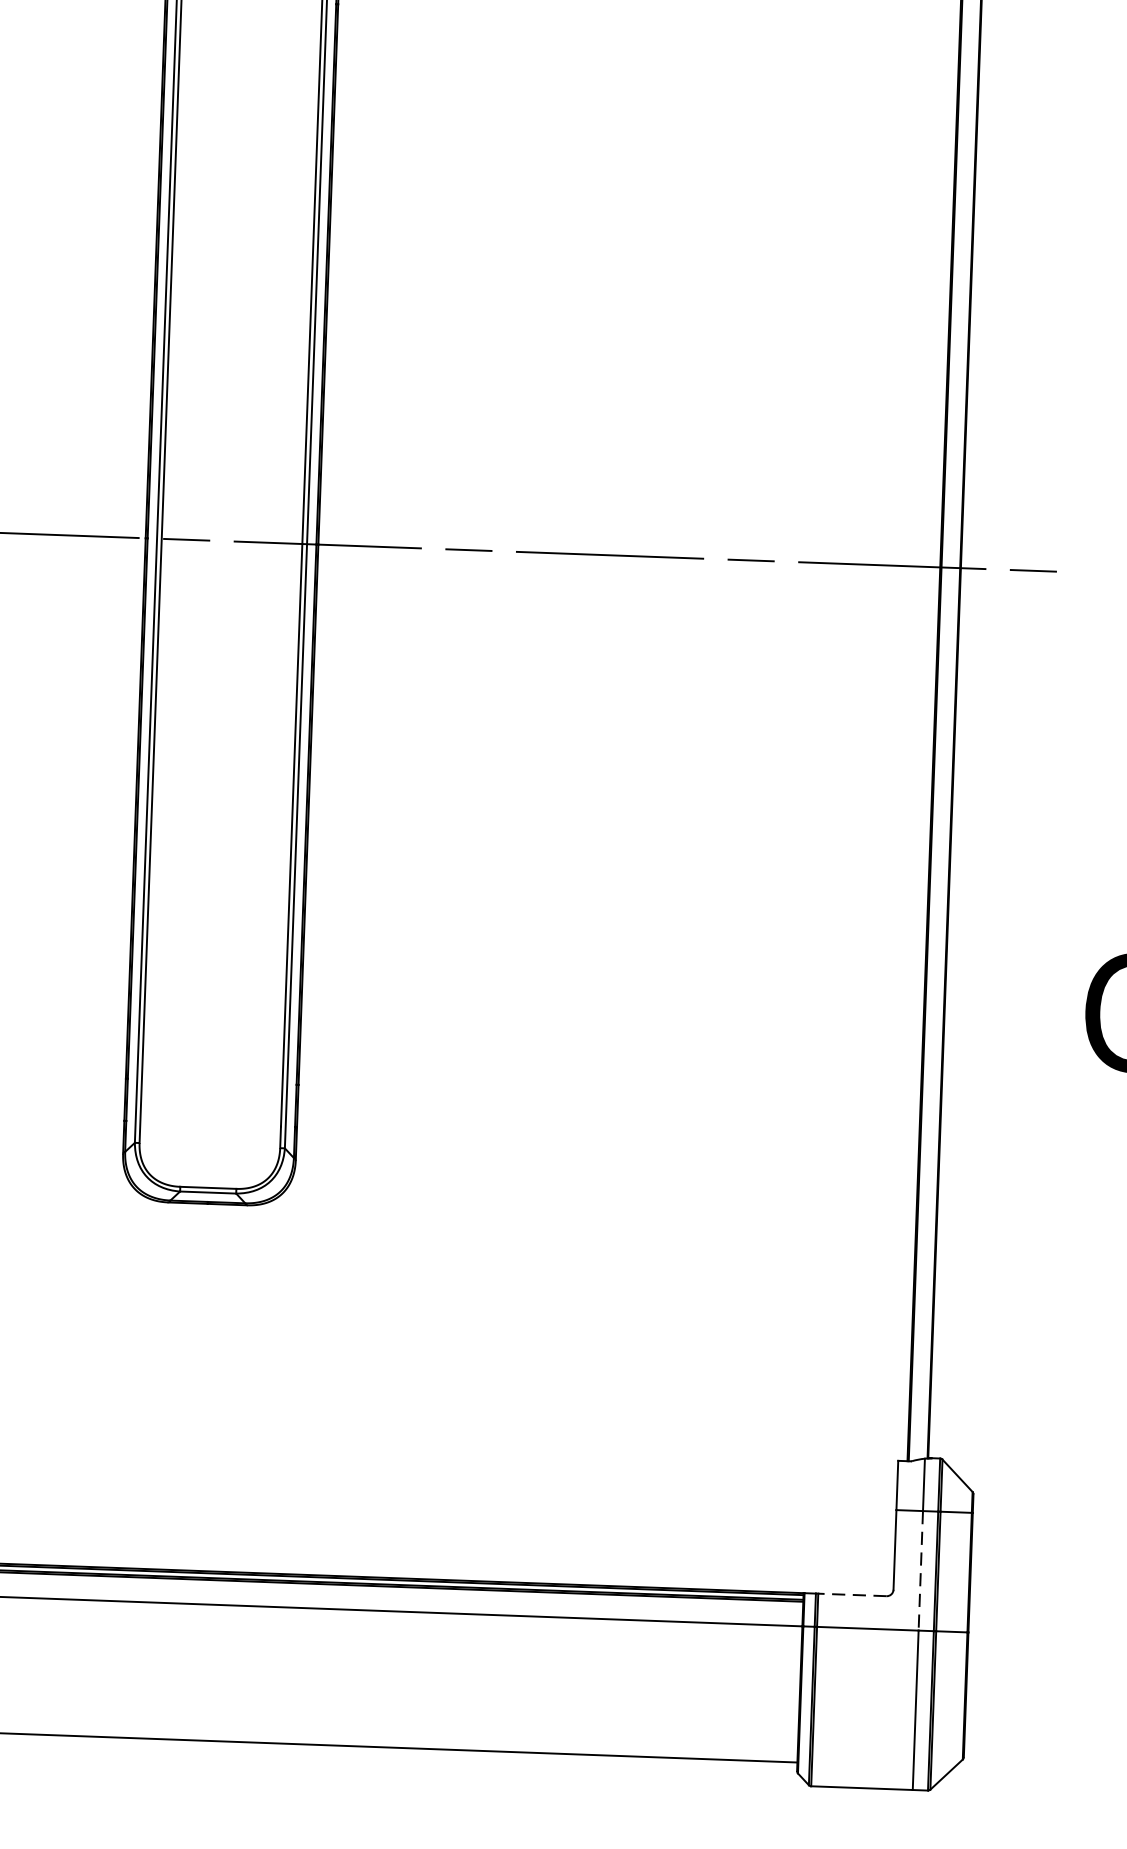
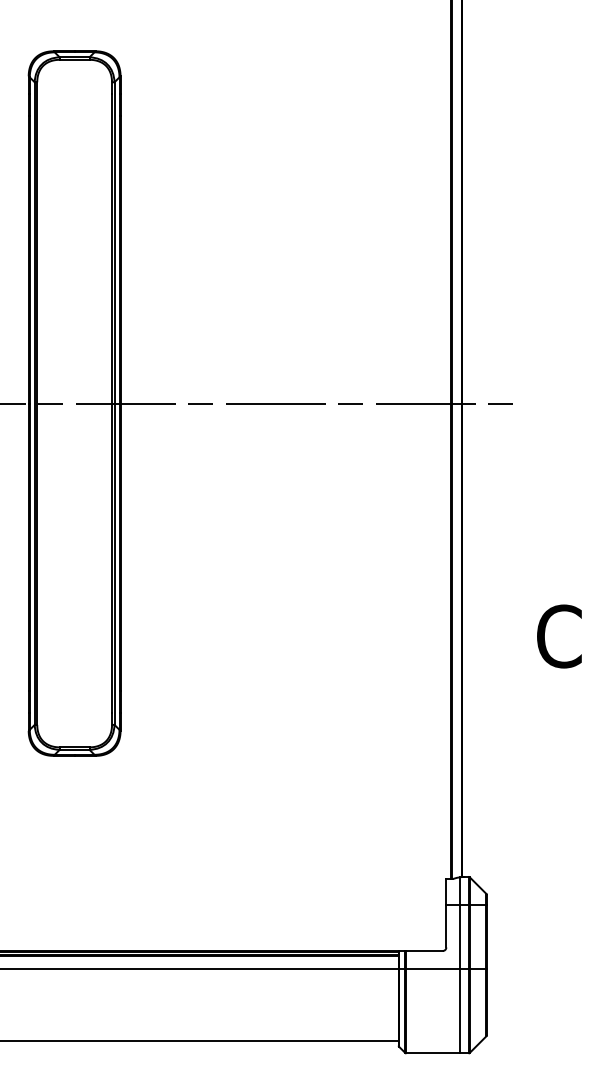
line: (920, 1570) -> (460, 936), dashed -> solid
line: (852, 1595) -> (424, 951), dashed -> solid

